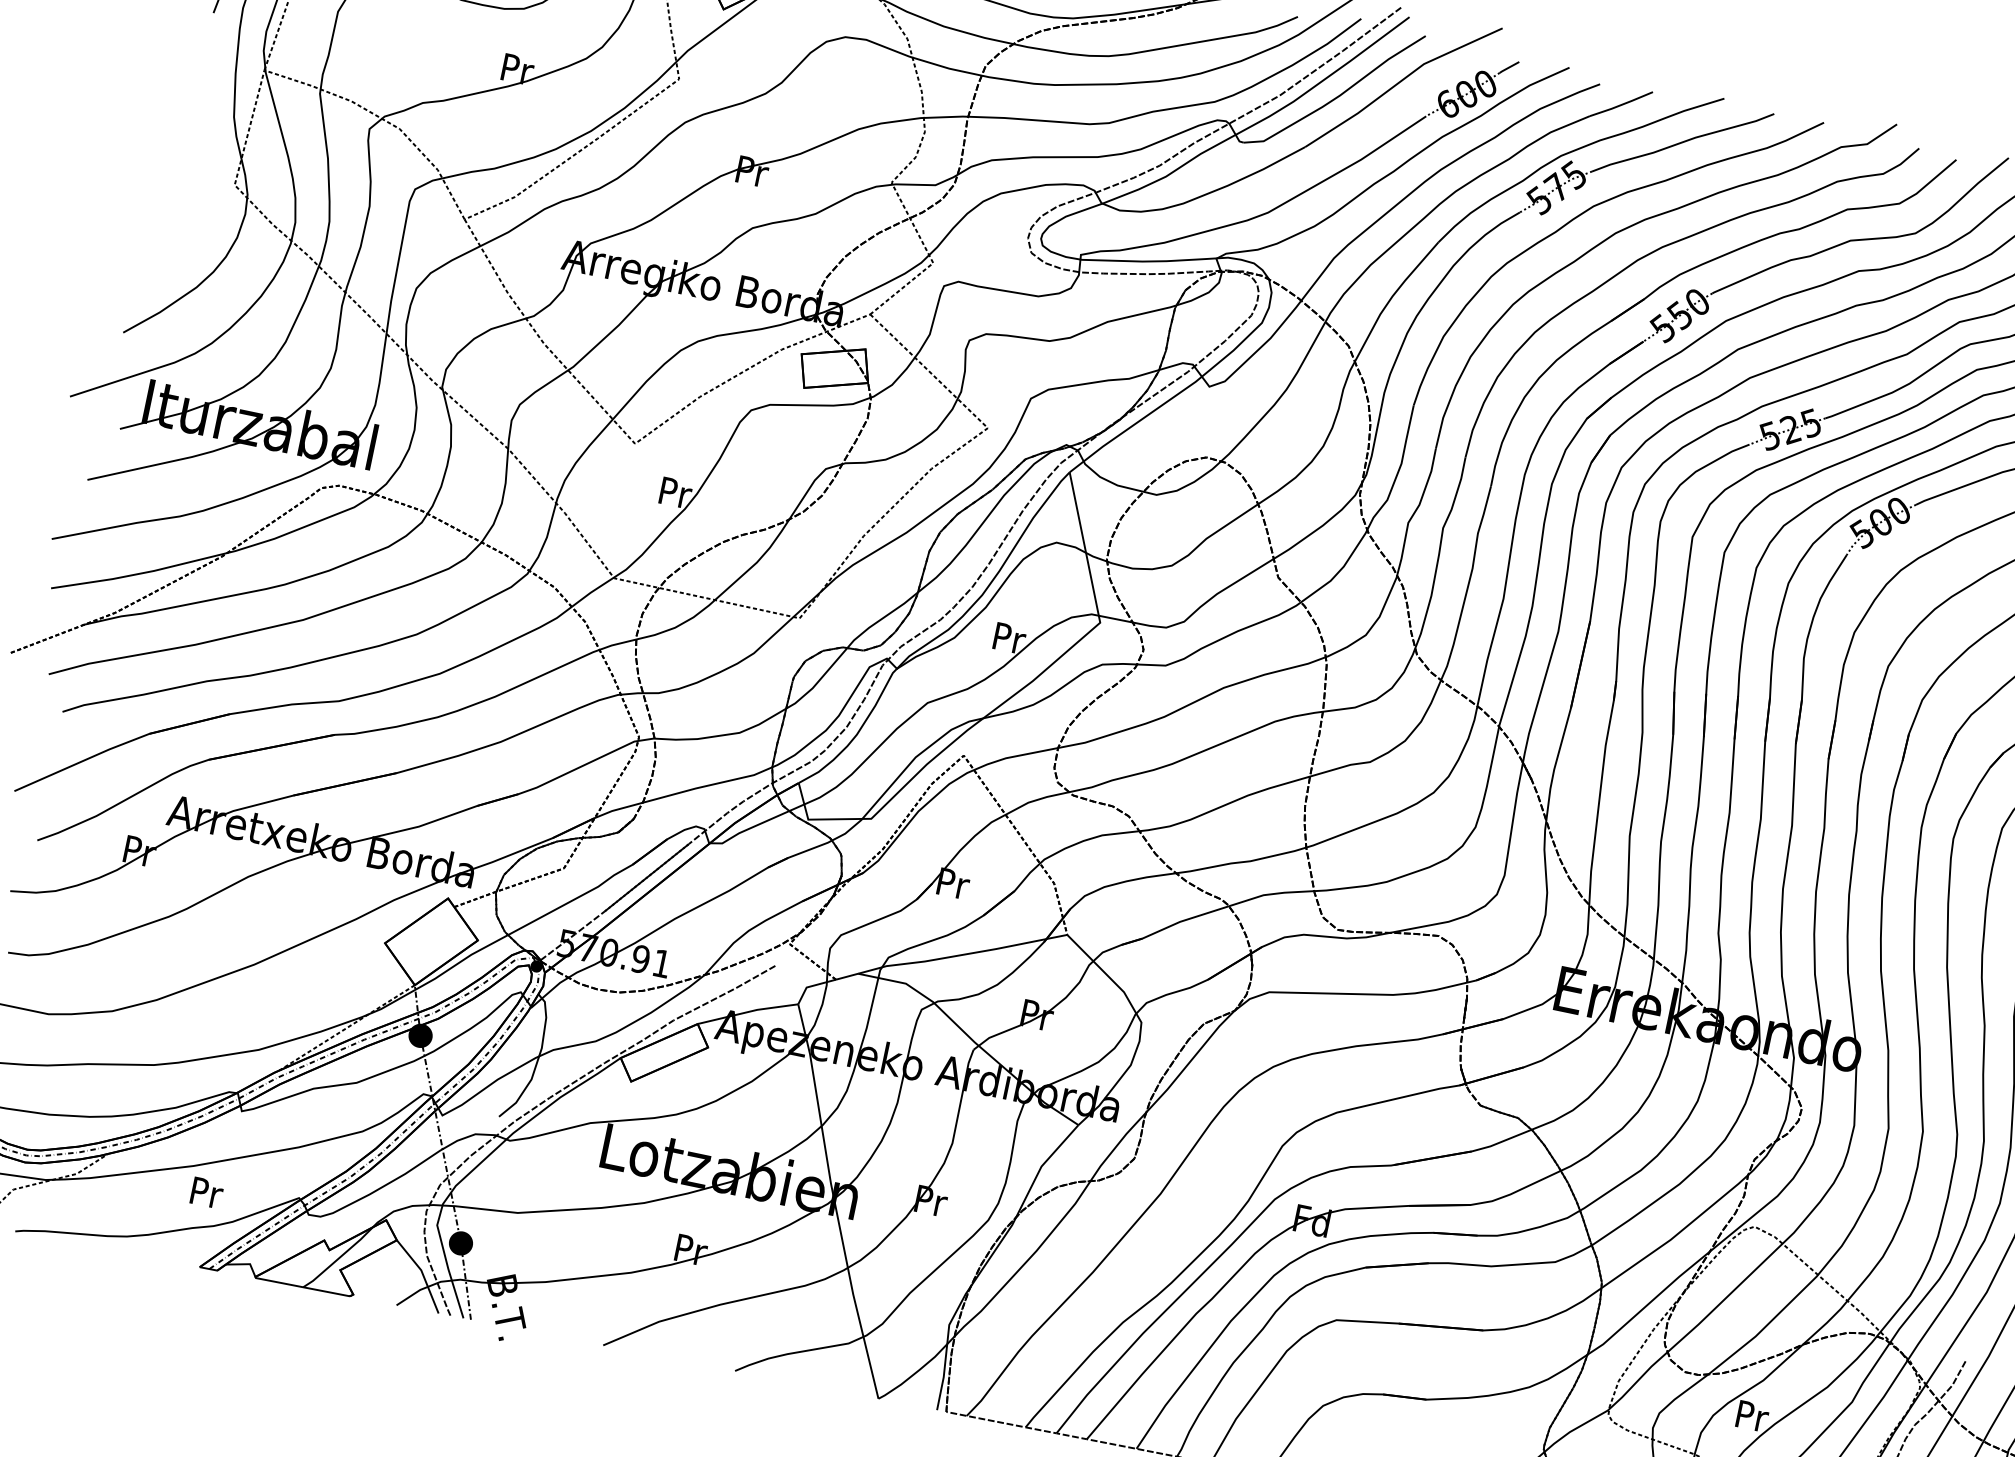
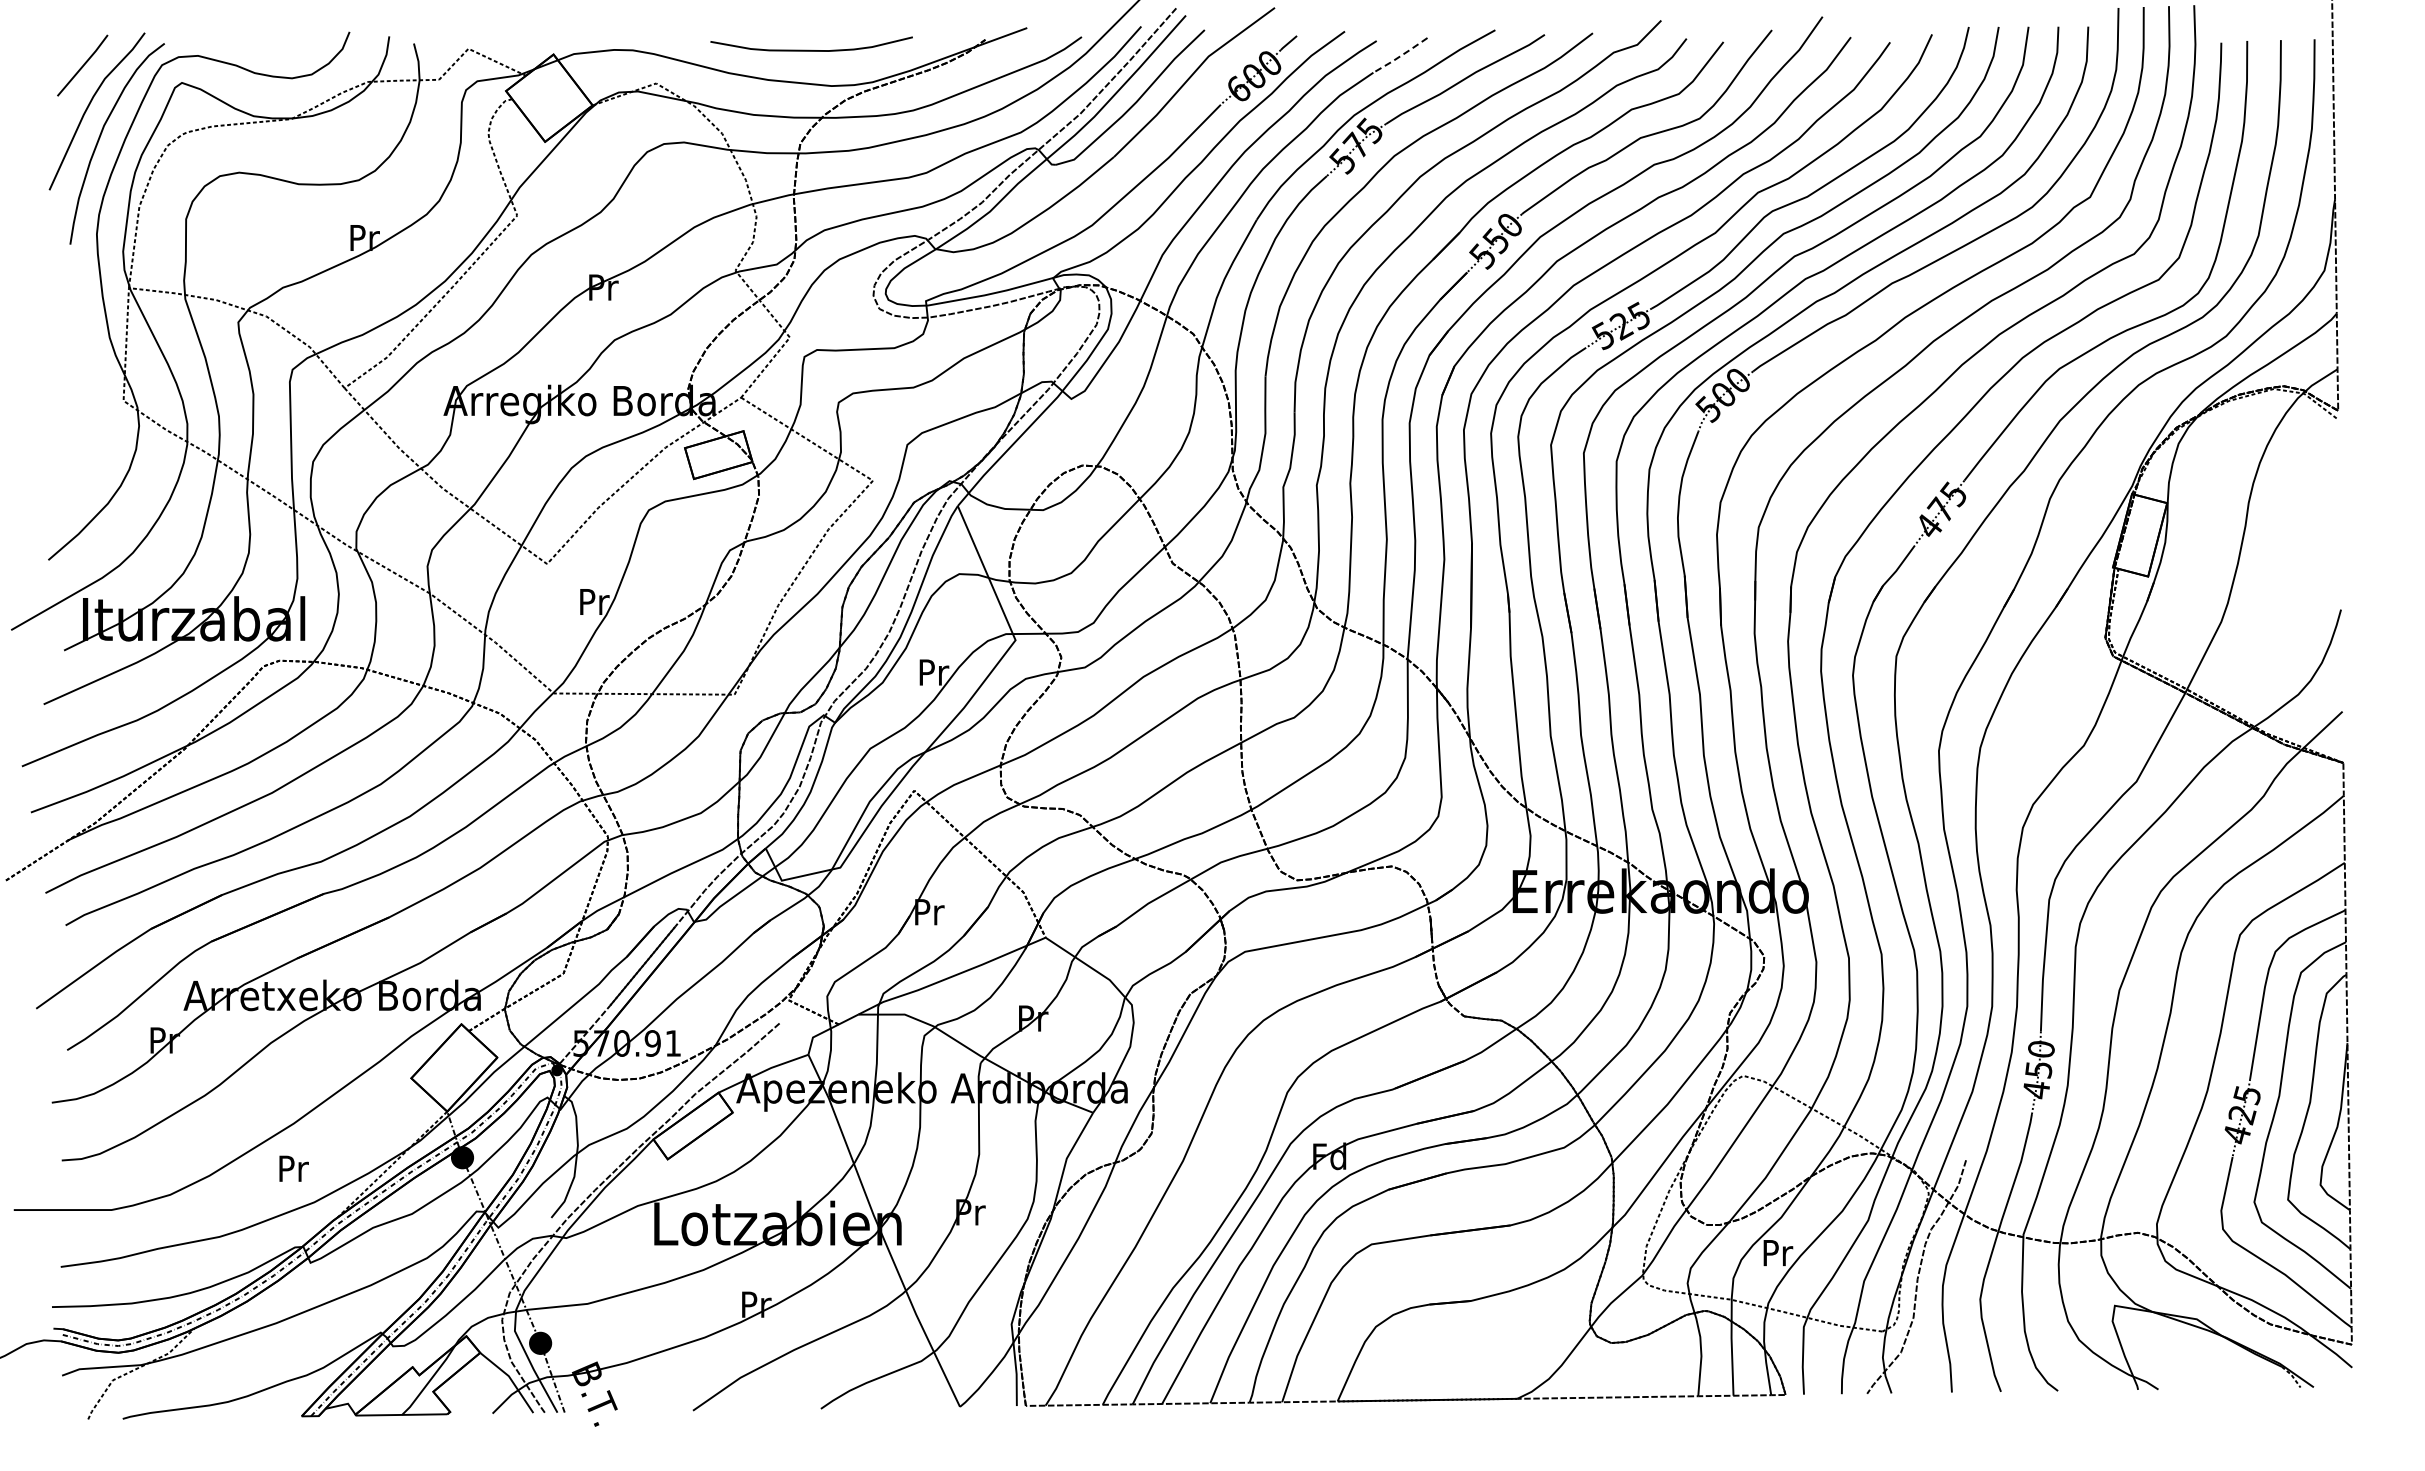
line: (1621, 105) -> (1400, 56), solid -> dashed
text: (206, 1192) -> (293, 1168), moved

